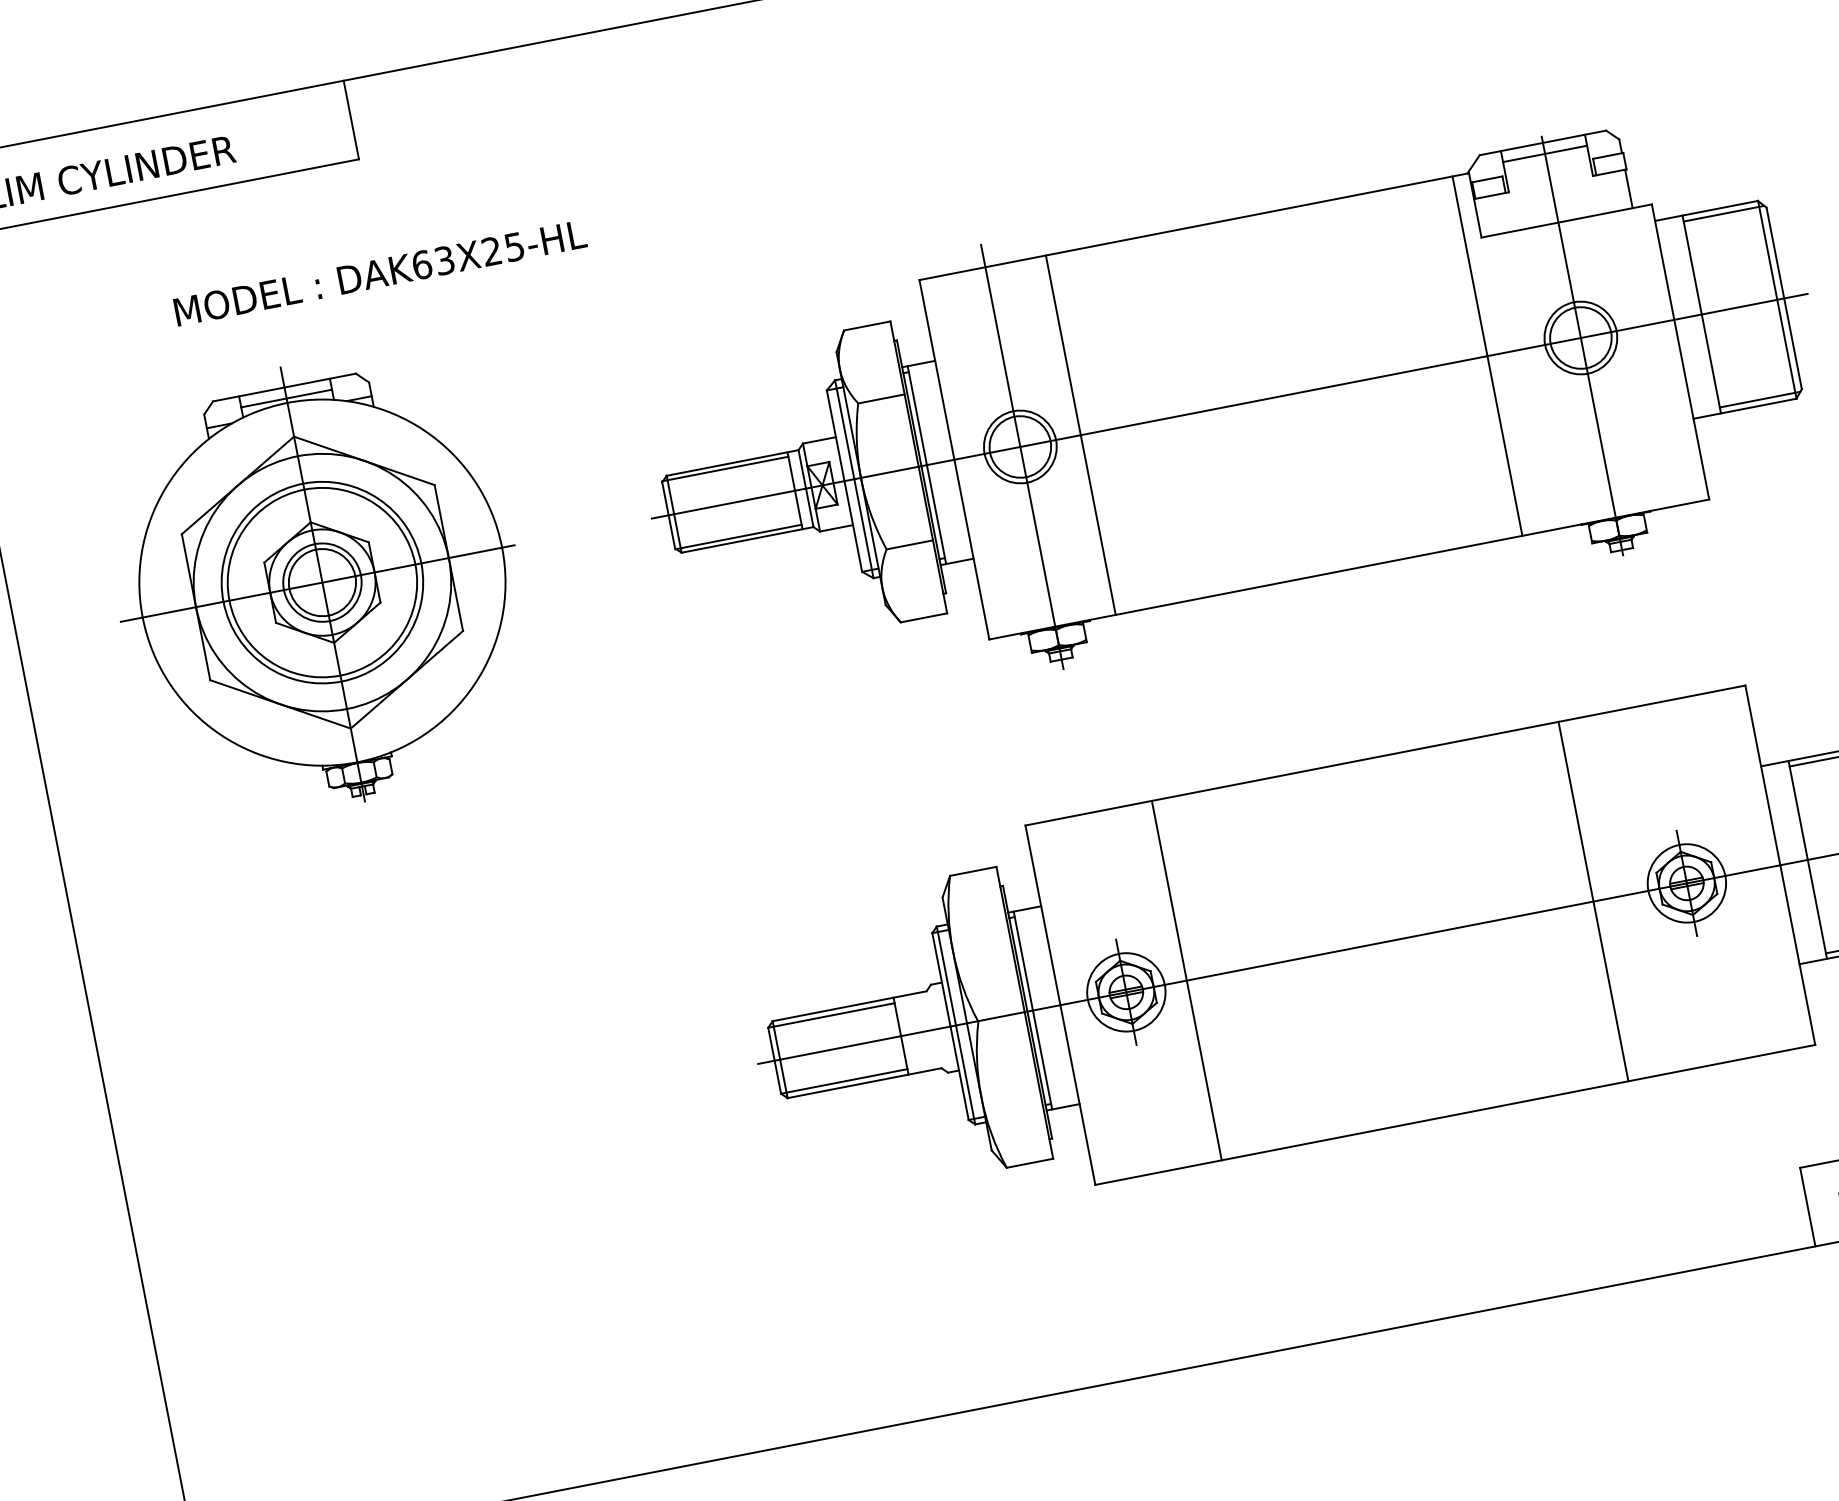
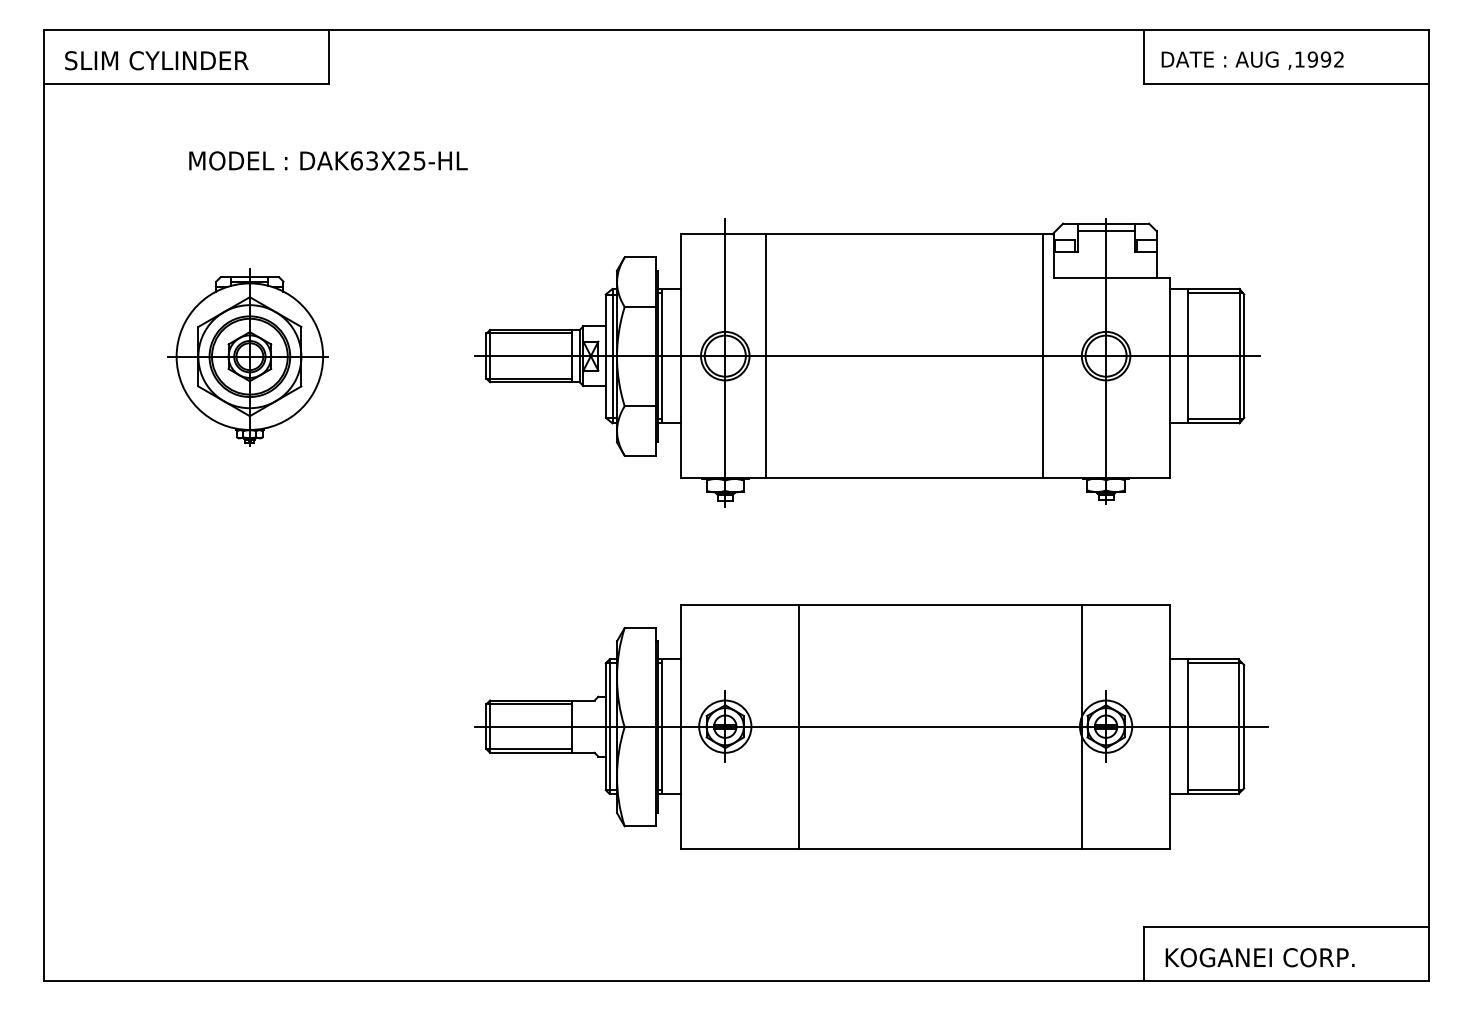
part: (317, 585) -> (247, 357), size x0.6
line: (1593, 901) -> (1081, 726), moved
line: (1186, 980) -> (799, 726), moved

